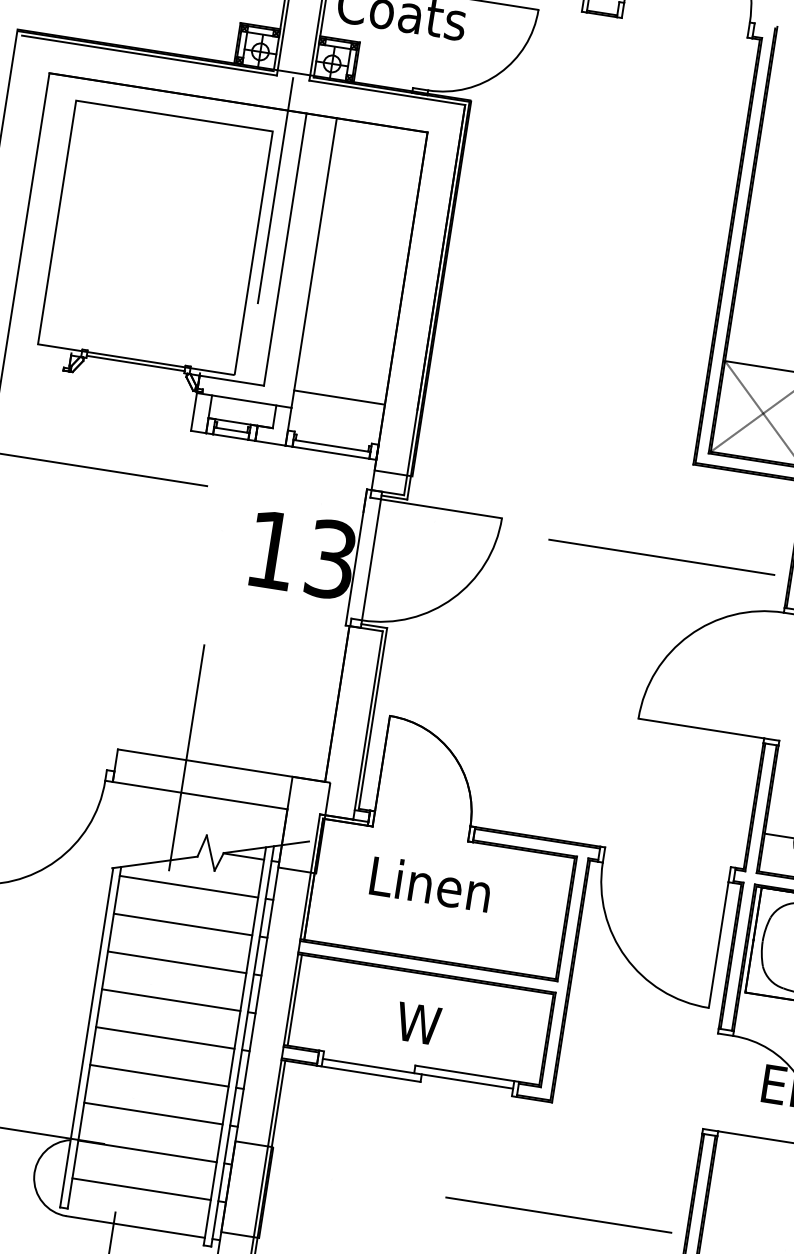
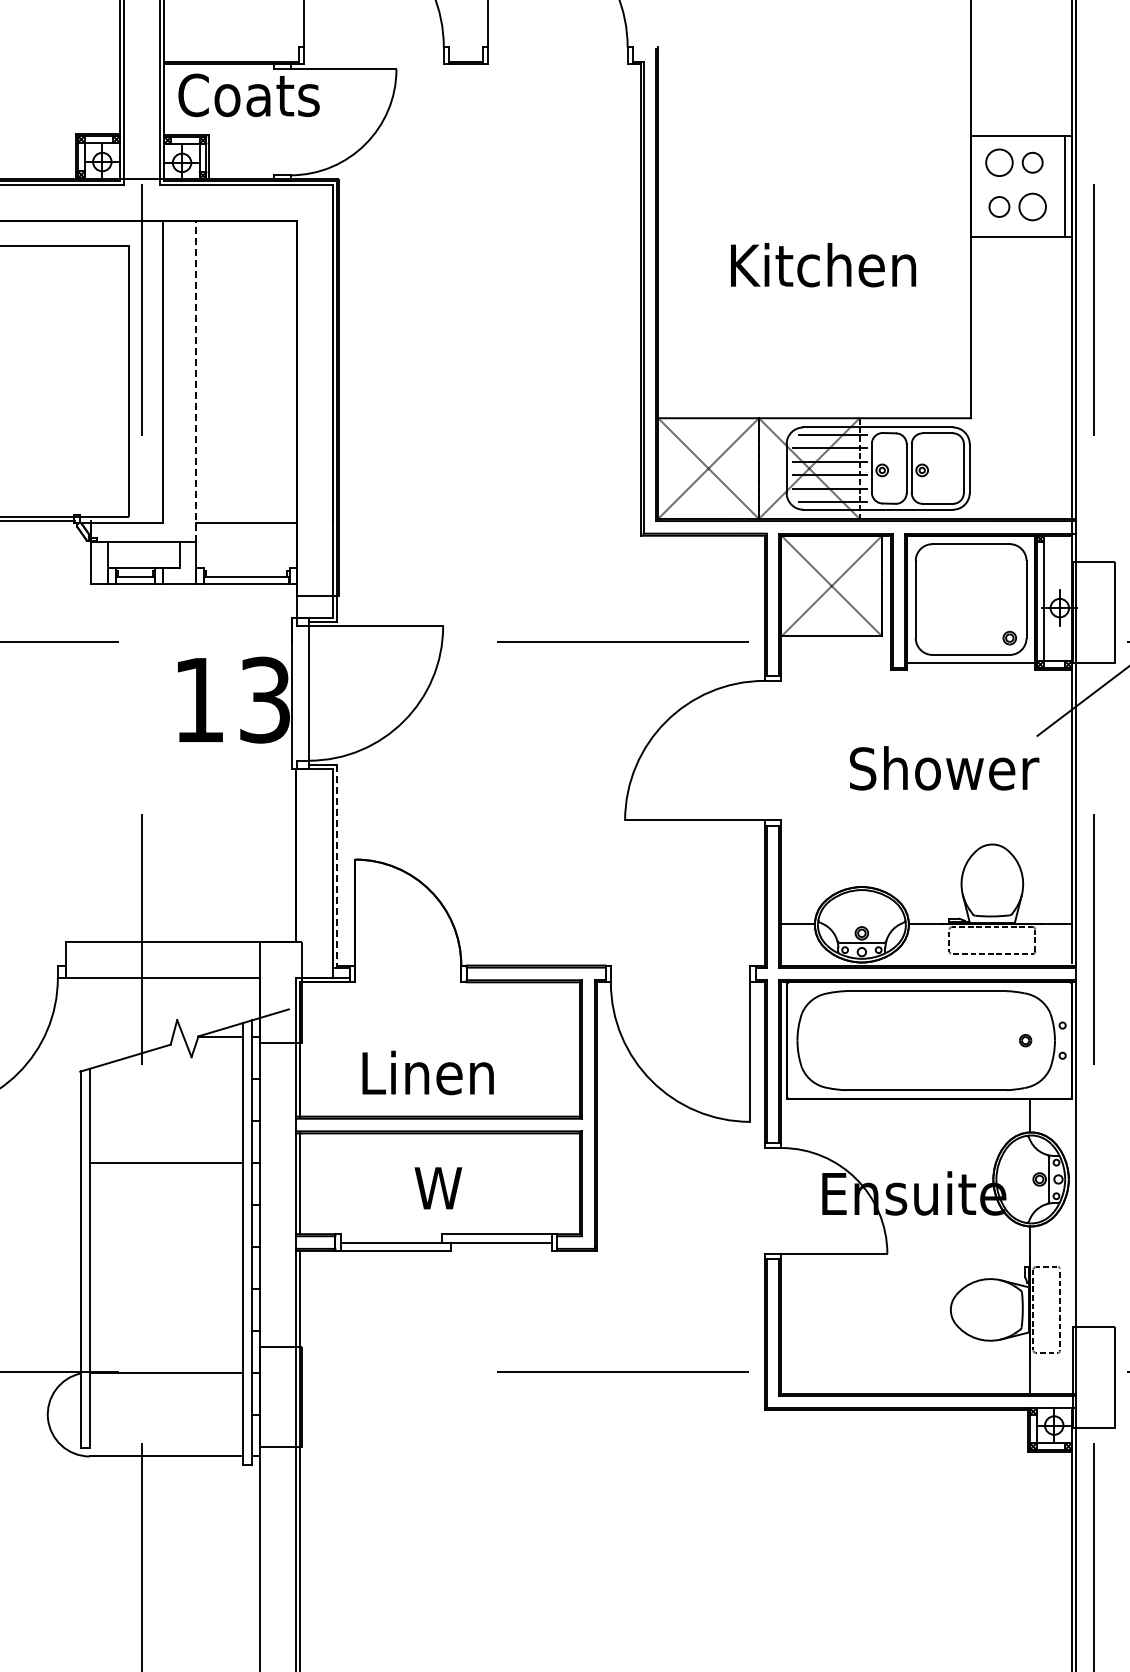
line: (314, 262) -> (196, 381), solid -> dashed
line: (373, 718) -> (337, 865), solid -> dashed
text: (430, 883) -> (427, 1072), moved
line: (188, 886) -> (166, 1078), removed
line: (183, 924) -> (166, 1120), removed
line: (171, 1000) -> (166, 1204), removed
line: (165, 1037) -> (166, 1246), removed
line: (159, 1075) -> (166, 1288), removed
line: (153, 1113) -> (166, 1330), removed
line: (141, 1189) -> (166, 1414), removed

